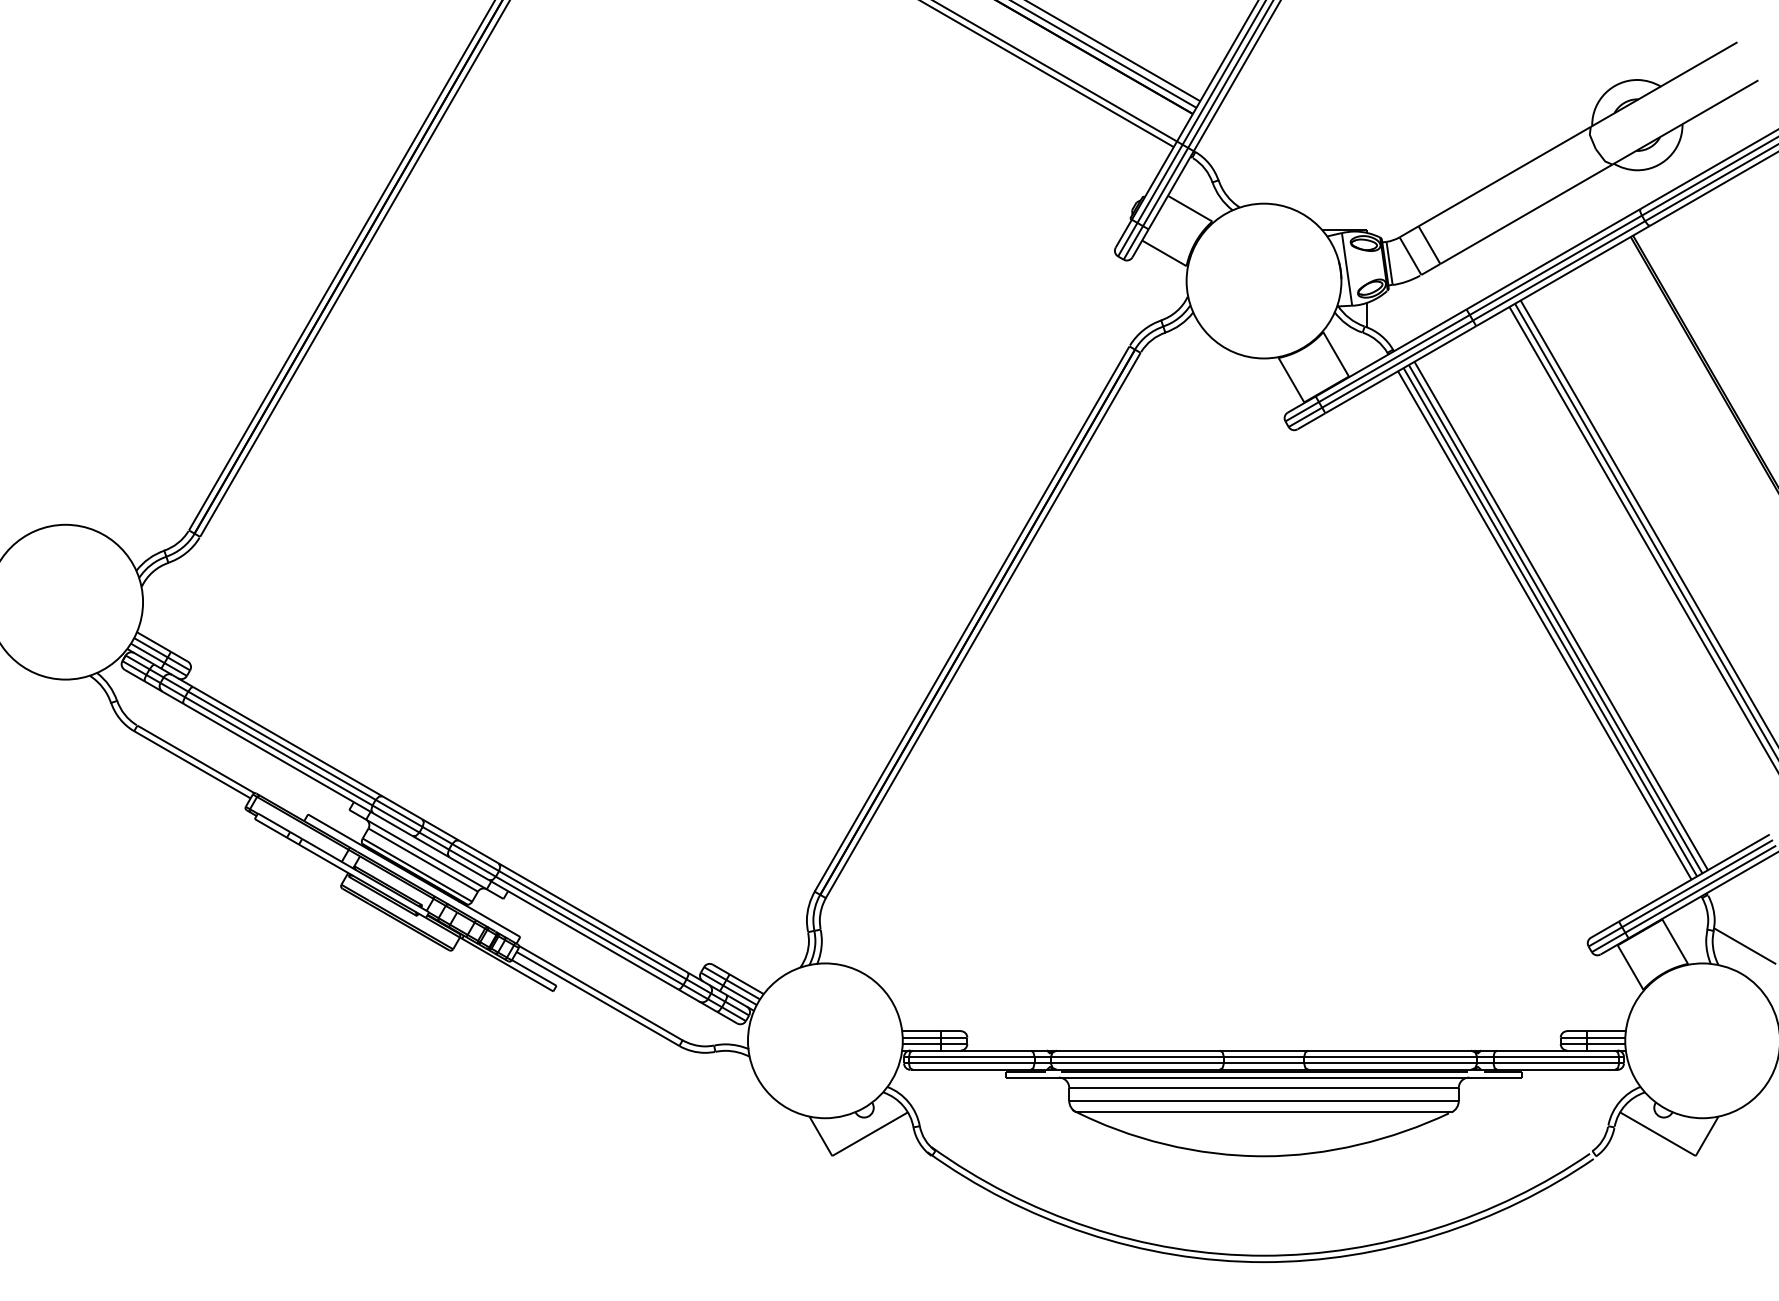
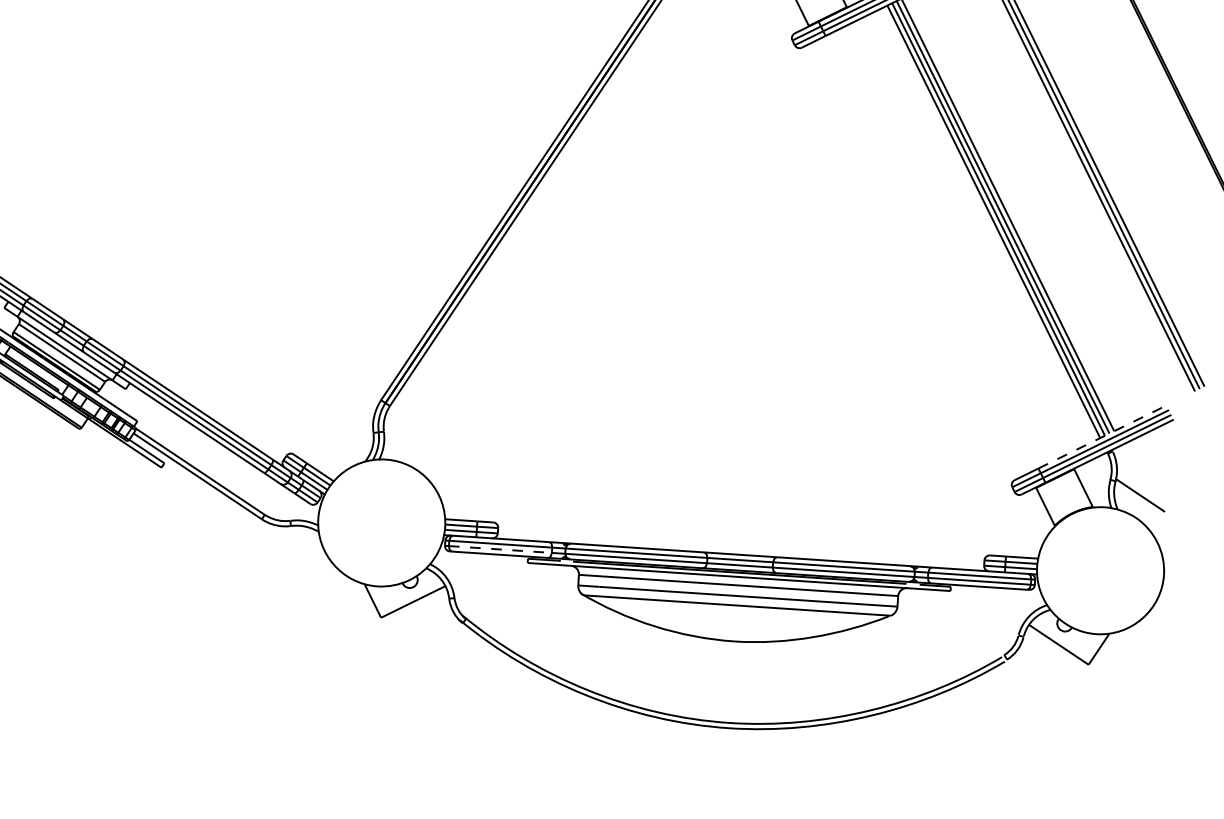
line: (1694, 877) -> (1102, 436), solid -> dashed
line: (971, 1063) -> (500, 549), solid -> dashed

